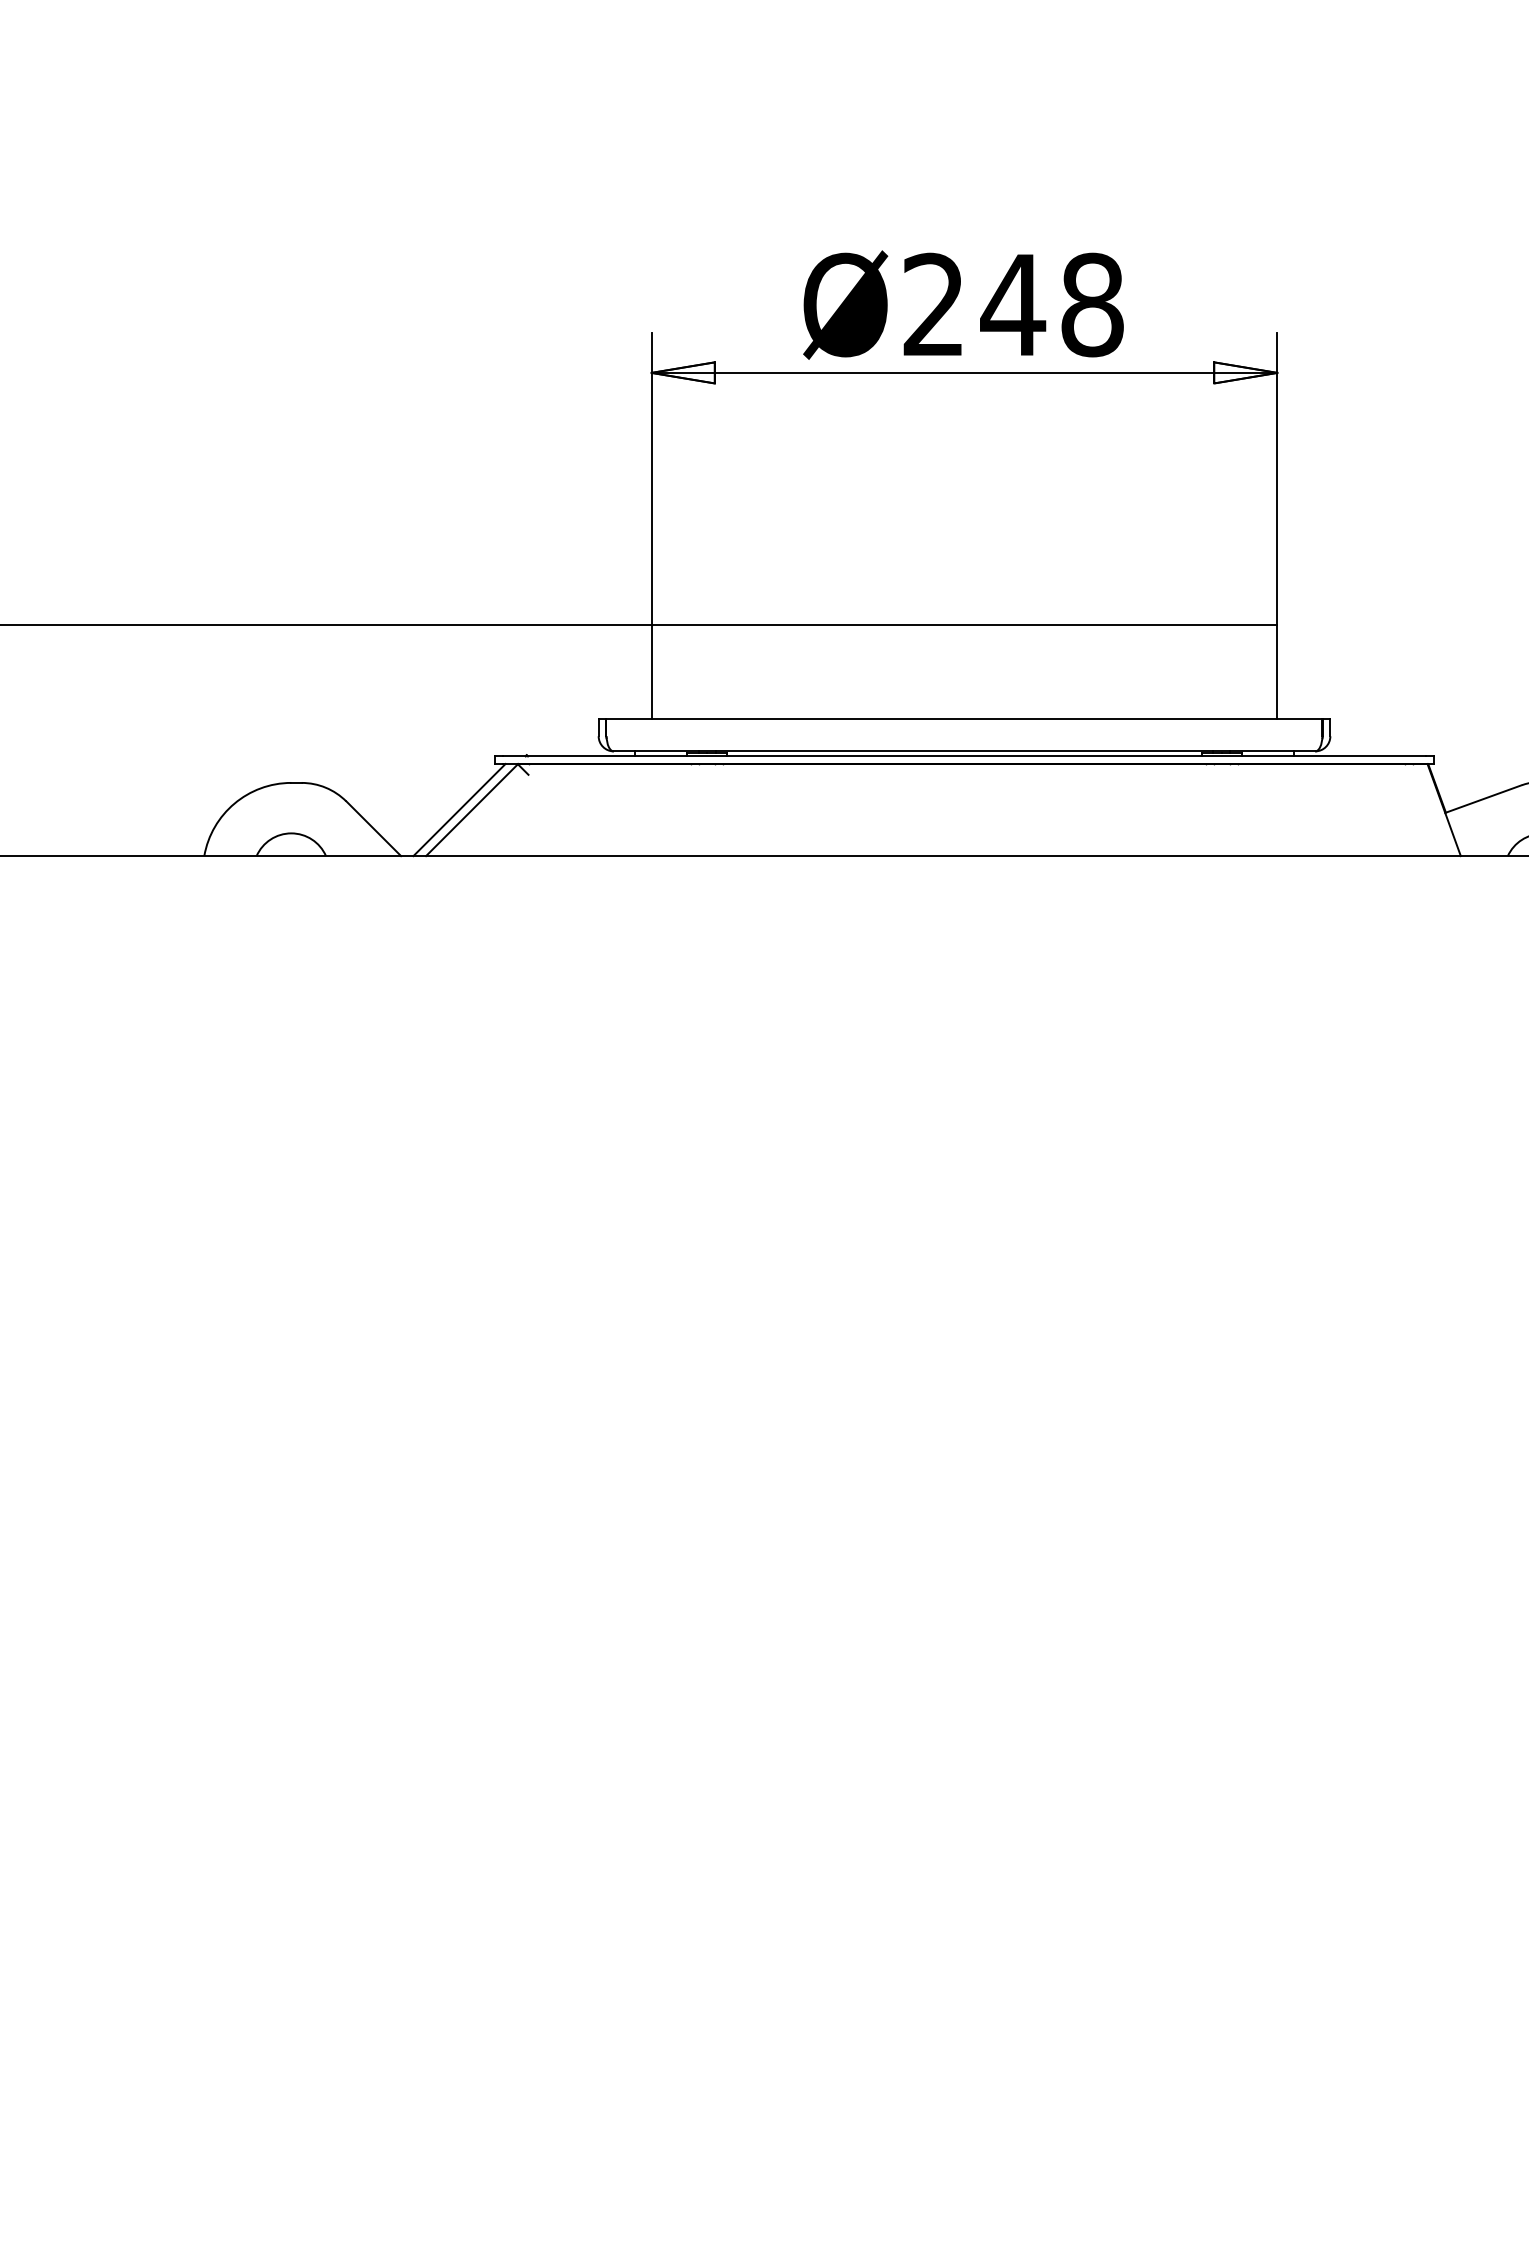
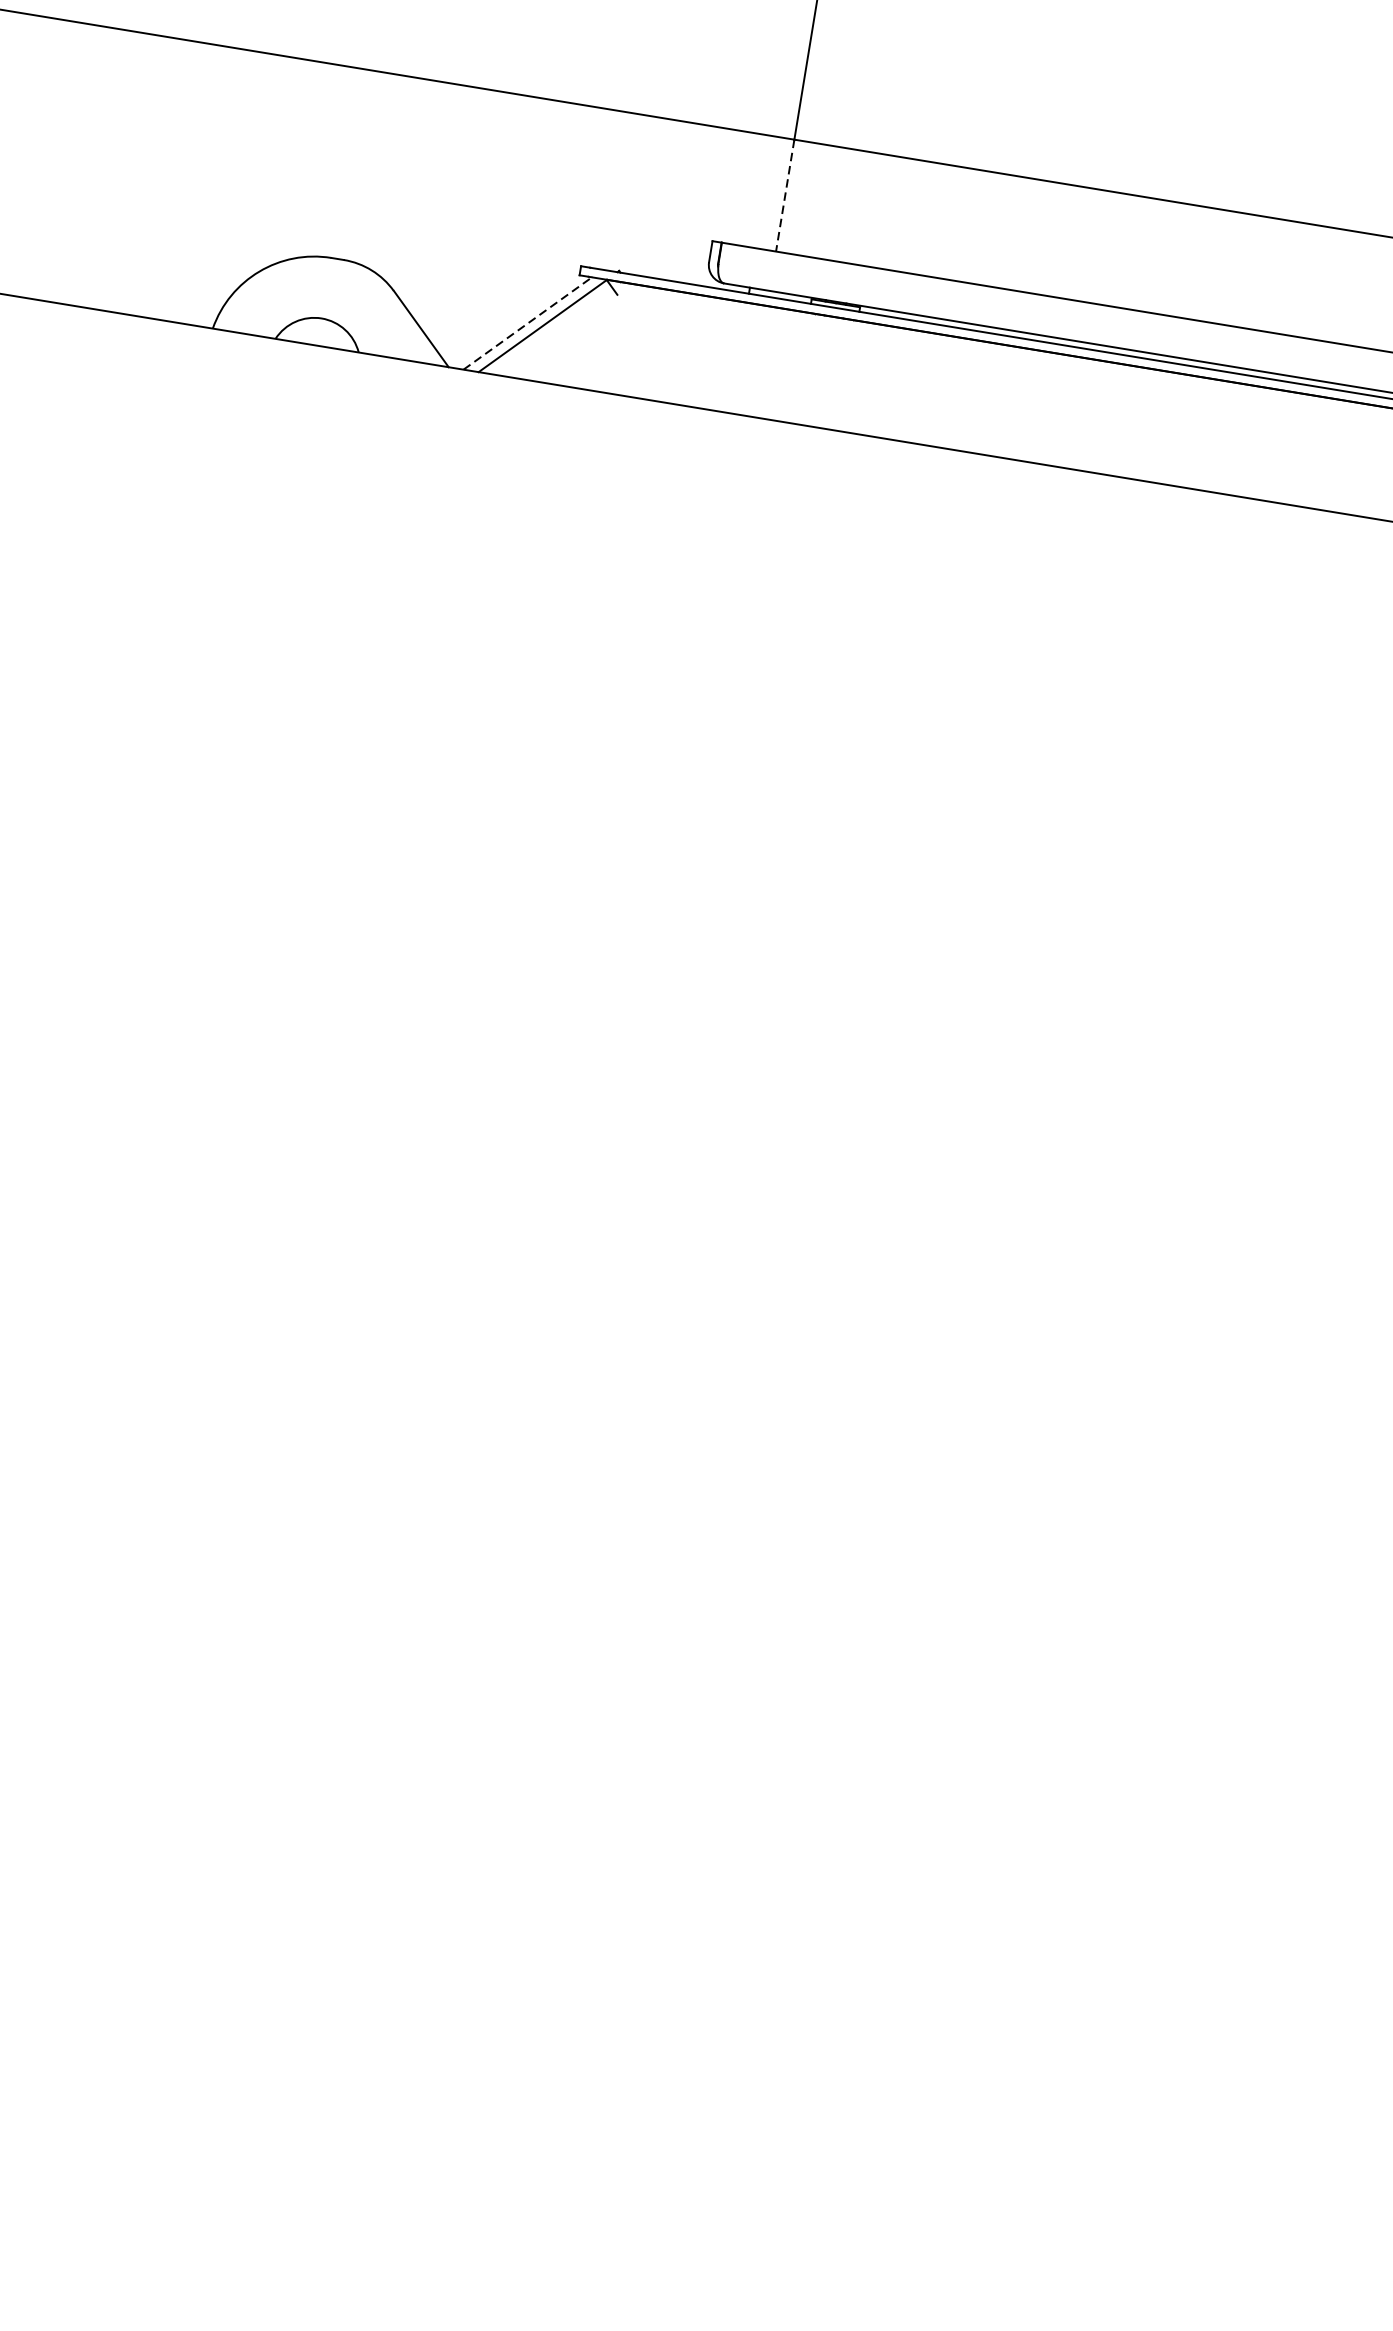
line: (651, 671) -> (785, 195), solid -> dashed
line: (459, 809) -> (527, 322), solid -> dashed

